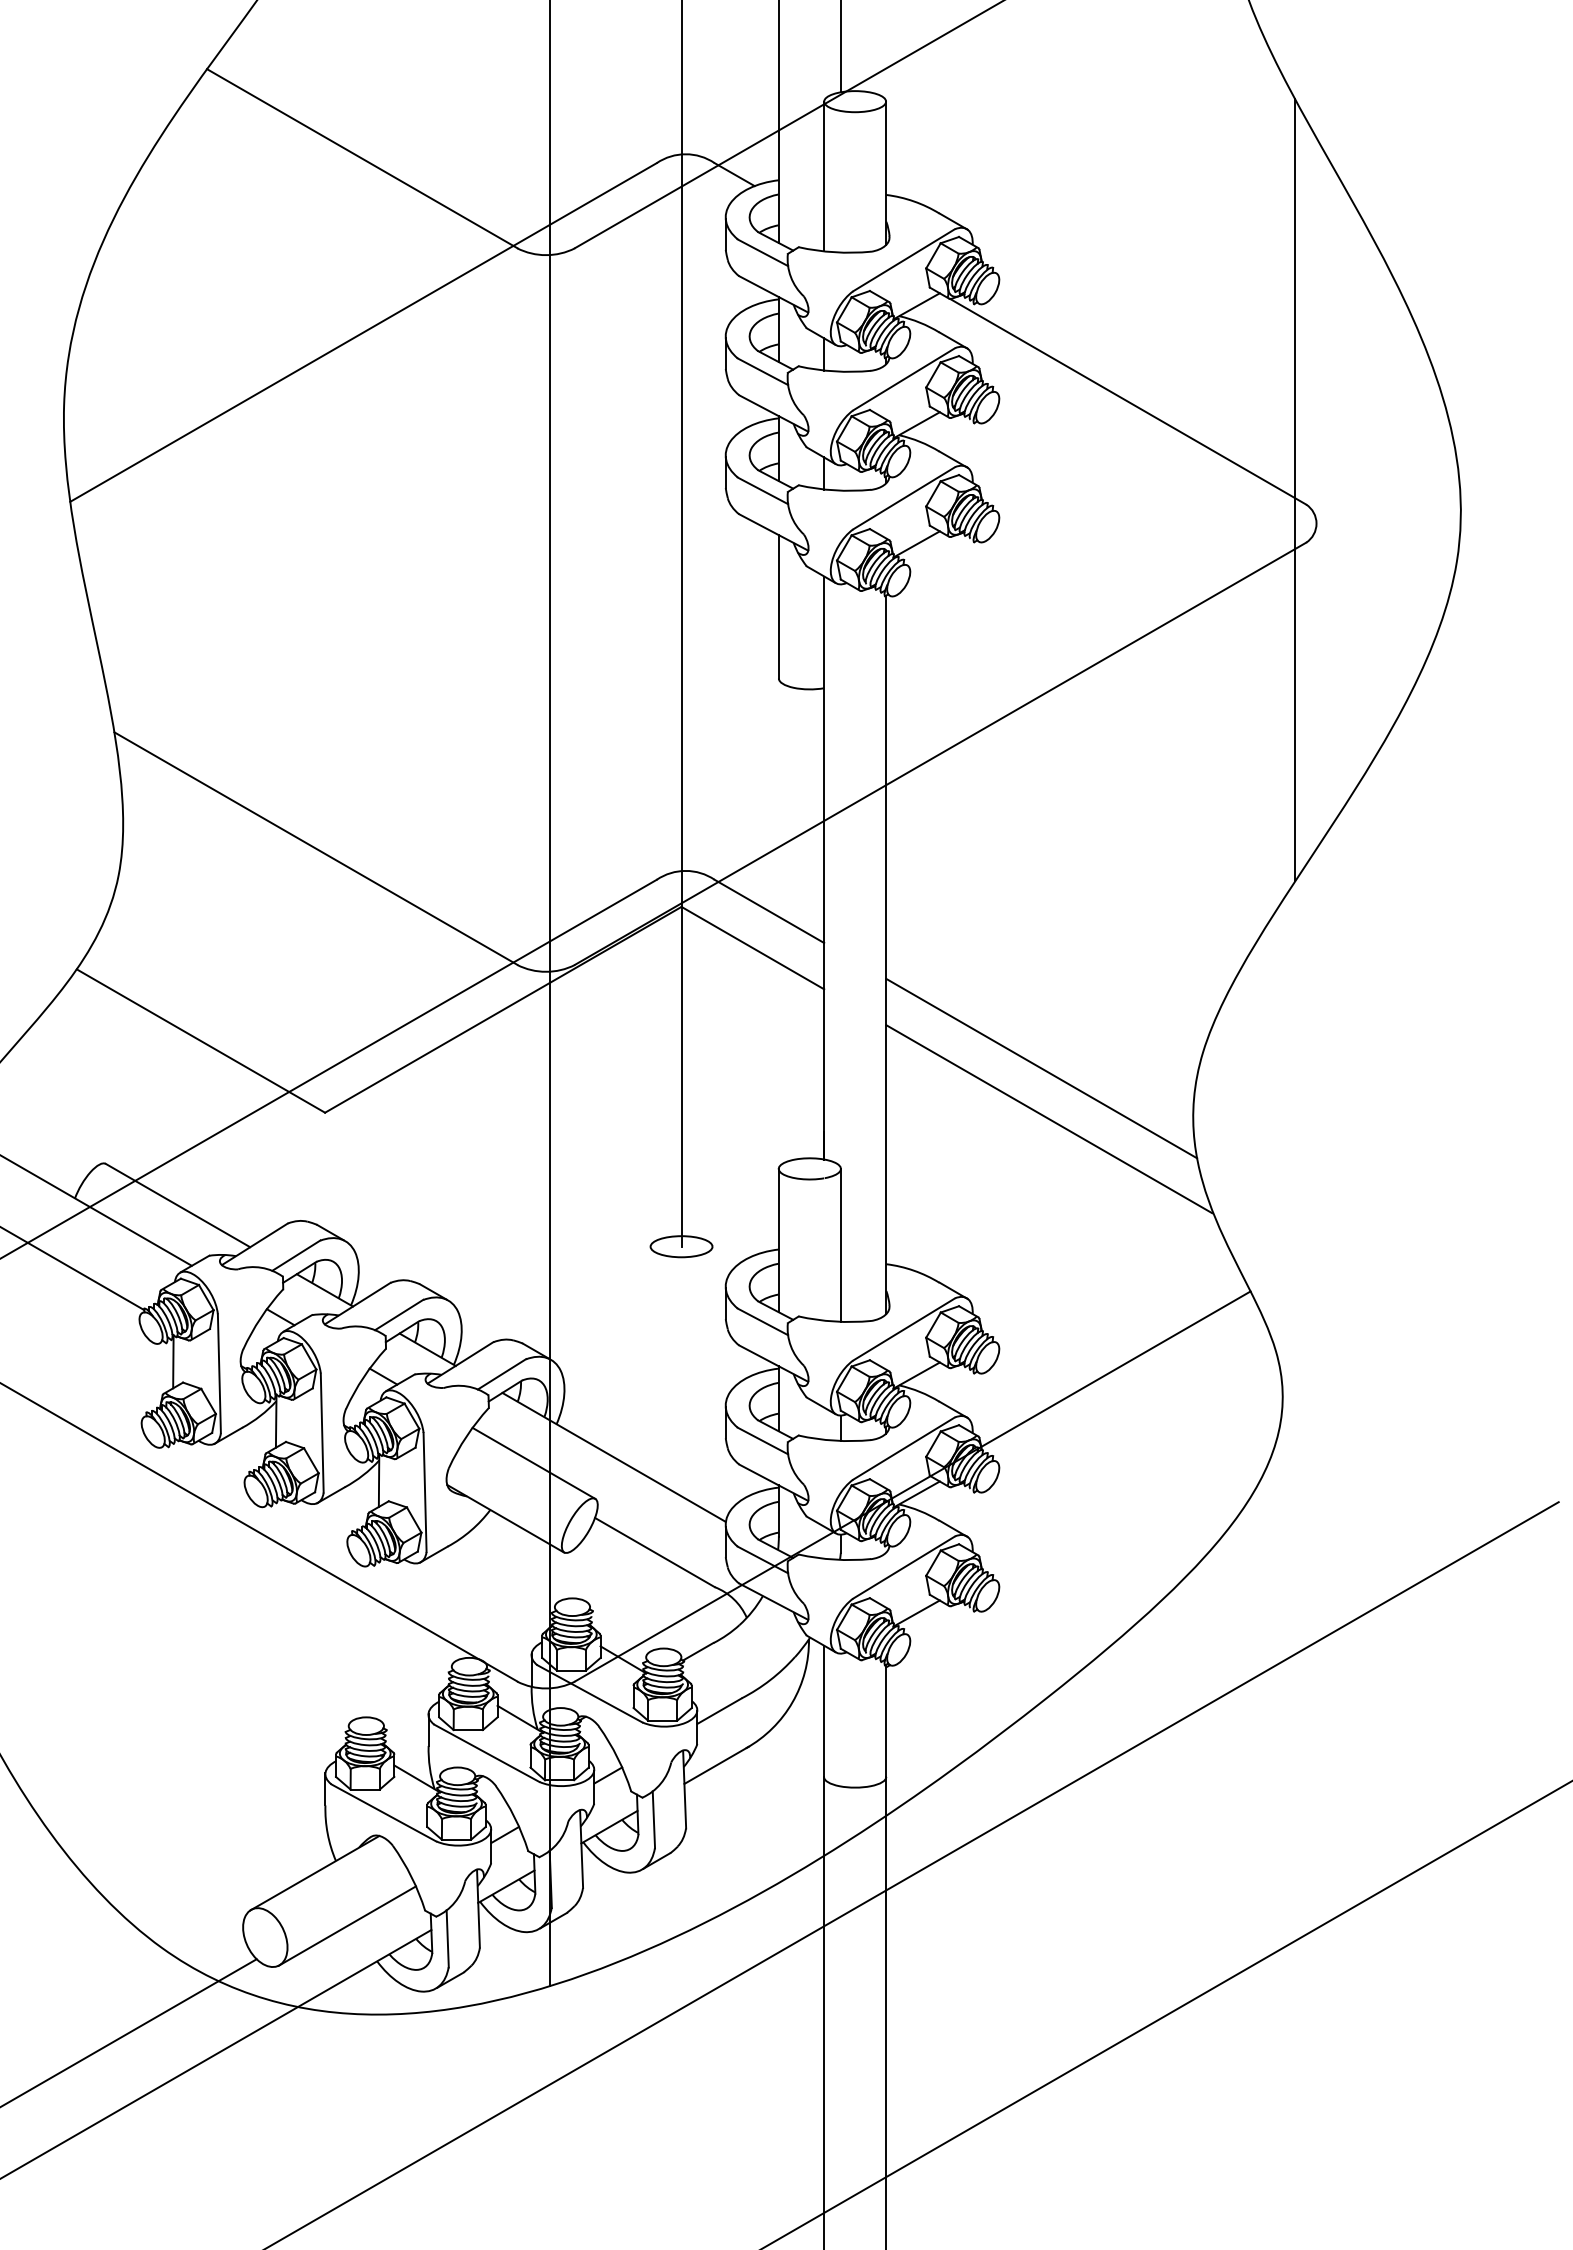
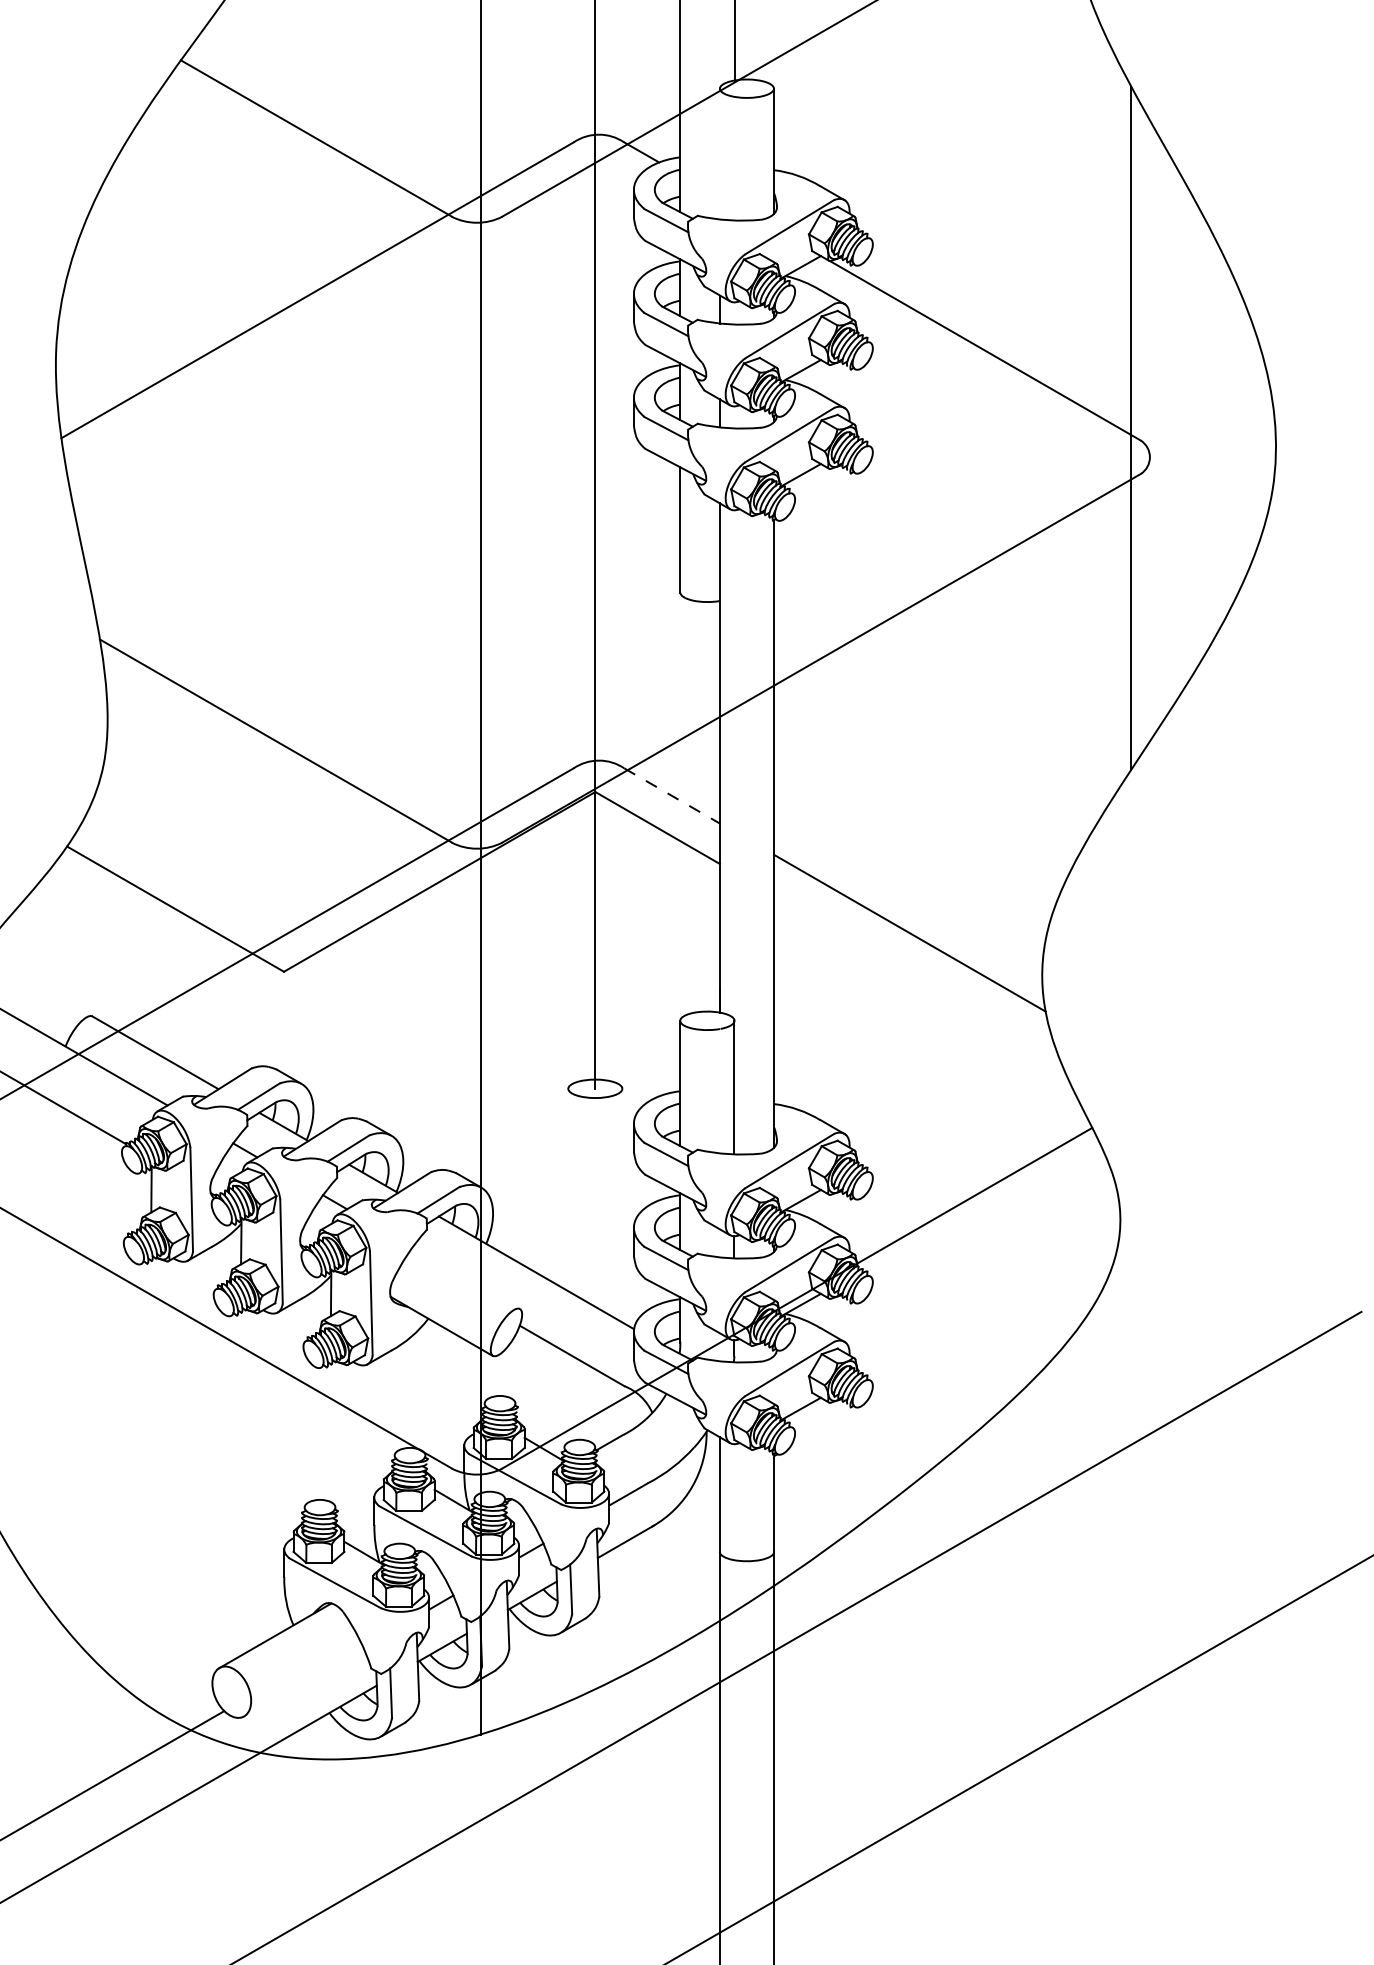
line: (824, 175) -> (720, 153), removed
line: (769, 911) -> (672, 796), solid -> dashed
line: (1049, 1119) -> (916, 977), removed
line: (533, 1462) -> (466, 1277), removed
line: (346, 1925) -> (302, 1681), removed

